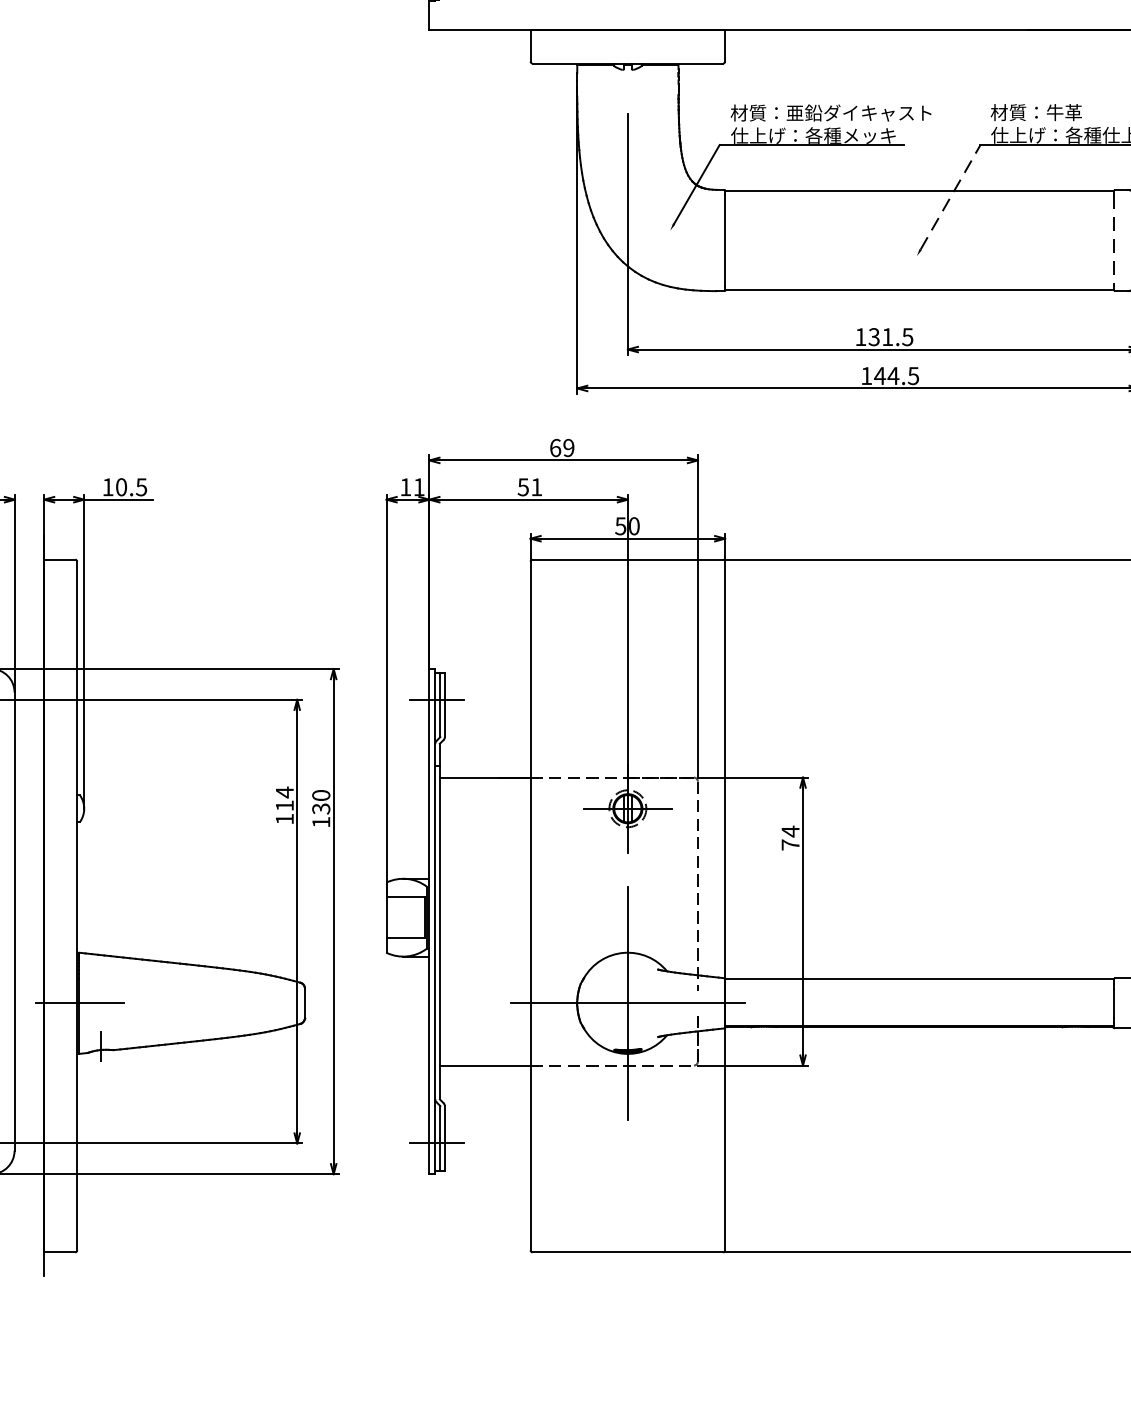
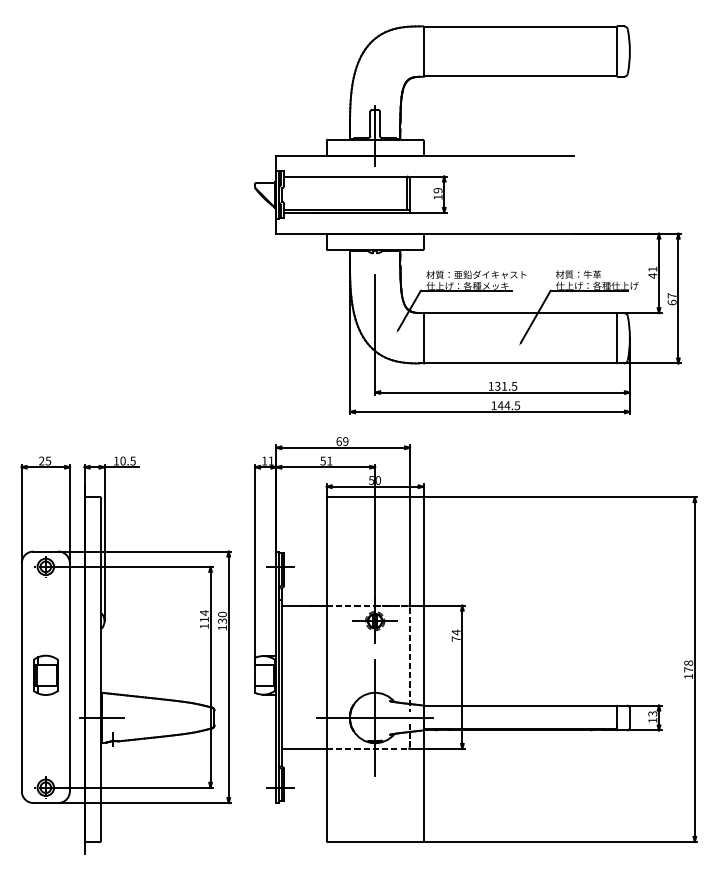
line: (949, 196) -> (535, 316), dashed -> solid
line: (1114, 240) -> (617, 338), dashed -> solid

